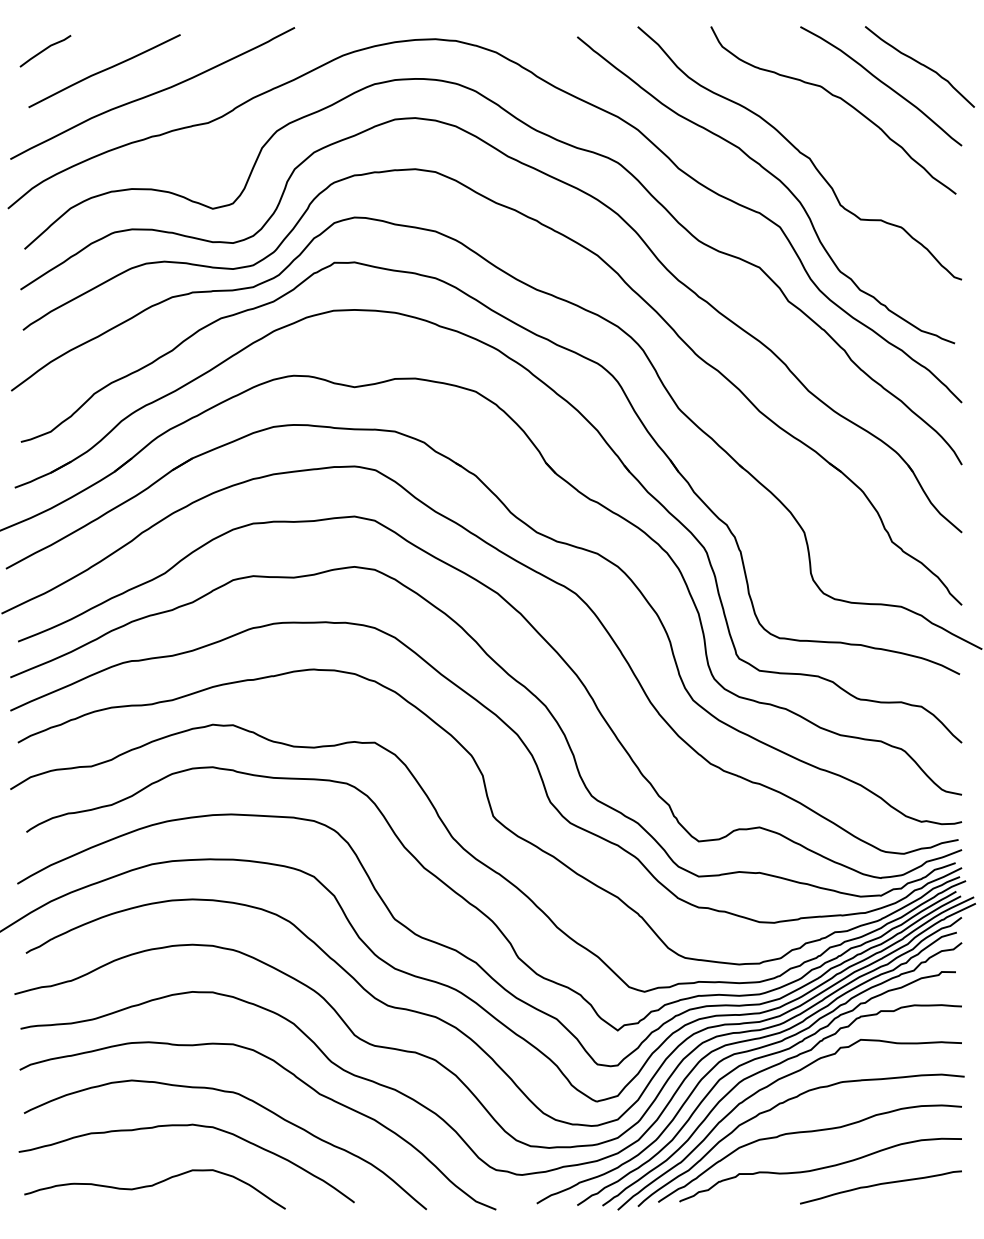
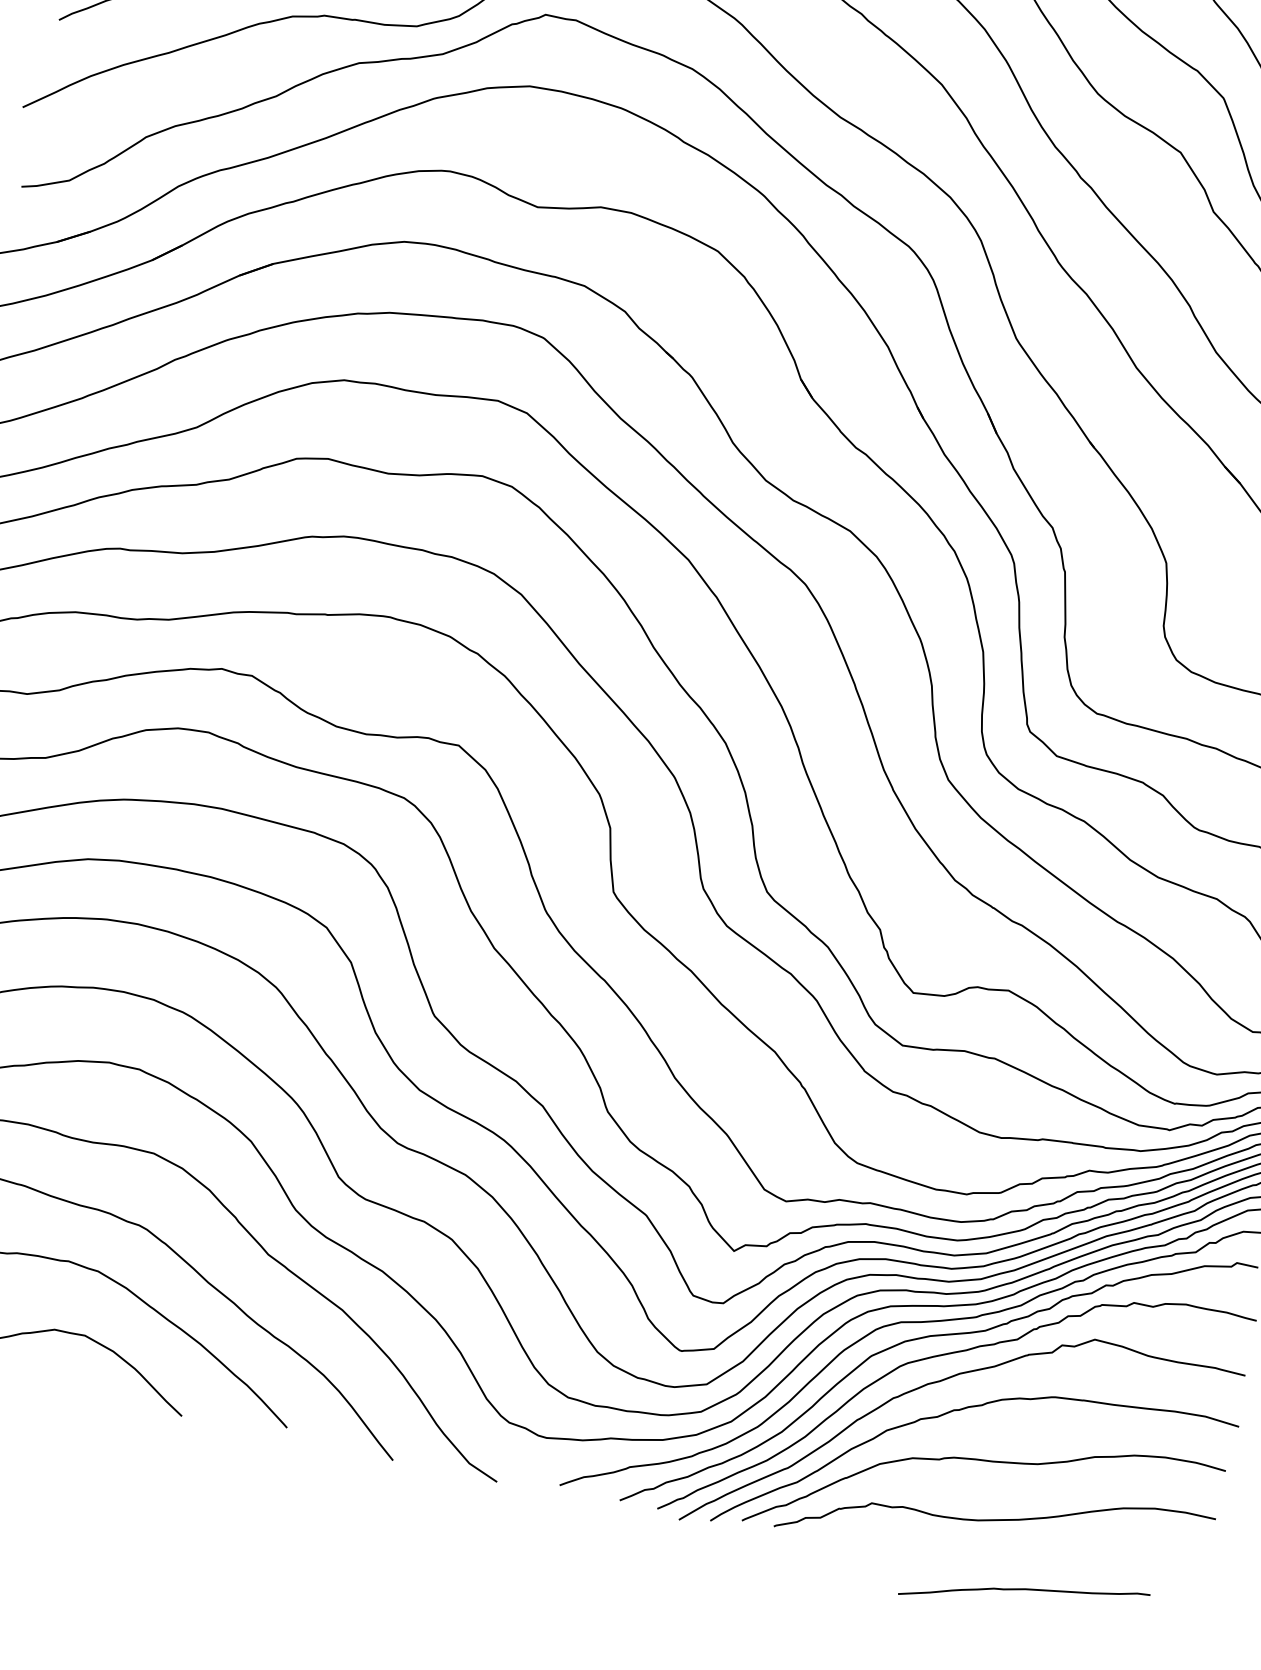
curve: (879, 1185) -> (1022, 1591), moved

